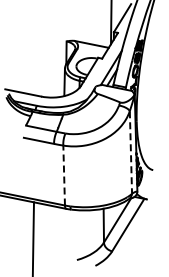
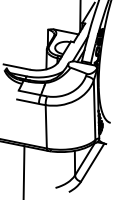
line: (130, 153) -> (94, 110), dashed -> solid
line: (64, 175) -> (46, 126), dashed -> solid

